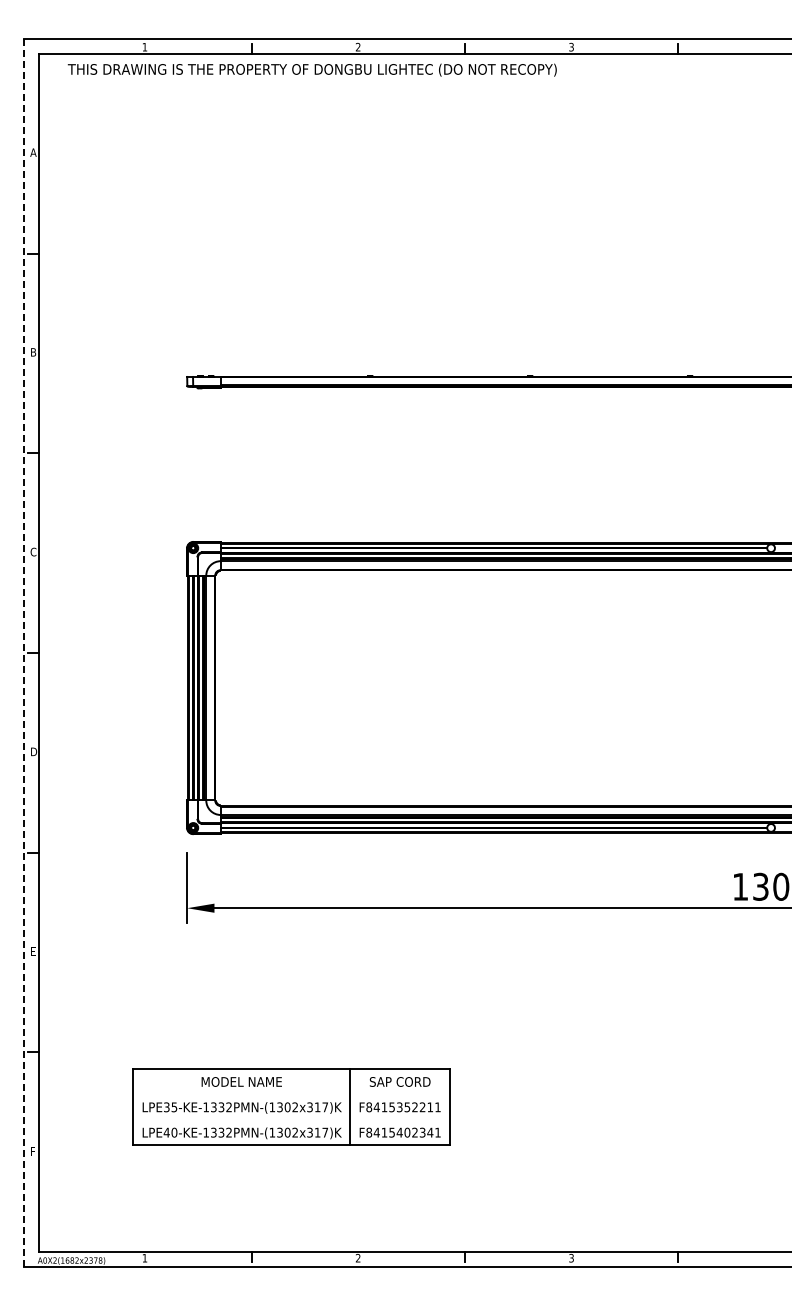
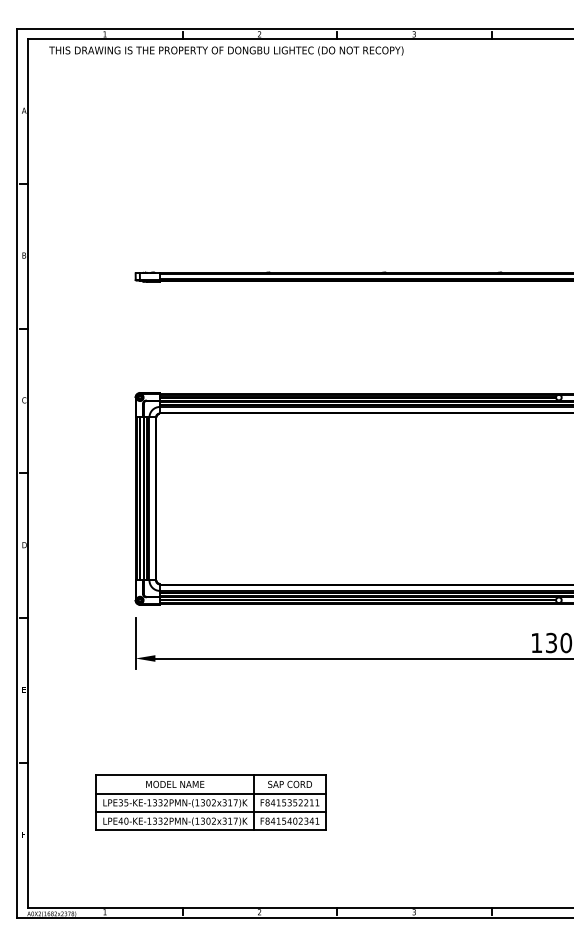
line: (23, 652) -> (16, 473), dashed -> solid
line: (290, 1094) -> (210, 793), added
line: (290, 1120) -> (210, 812), added

